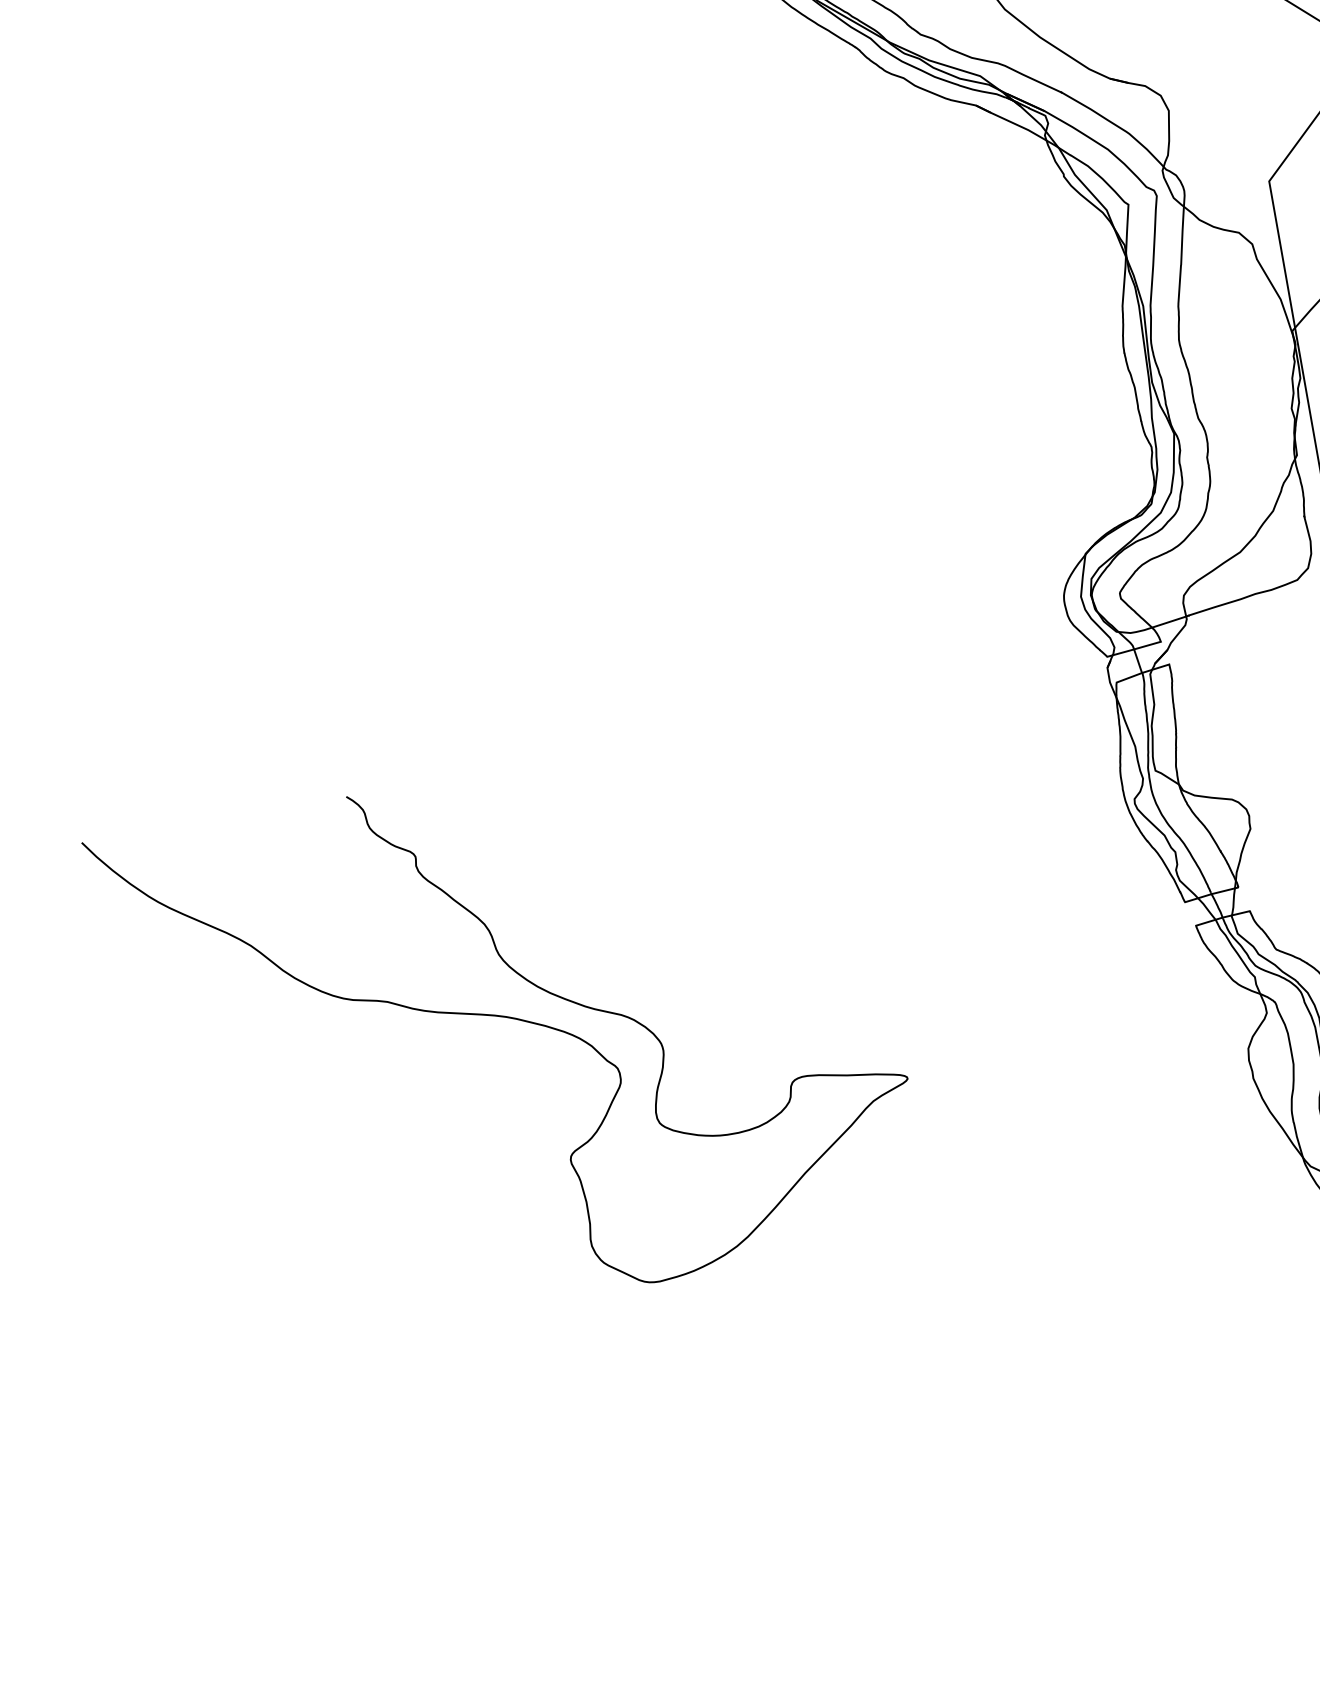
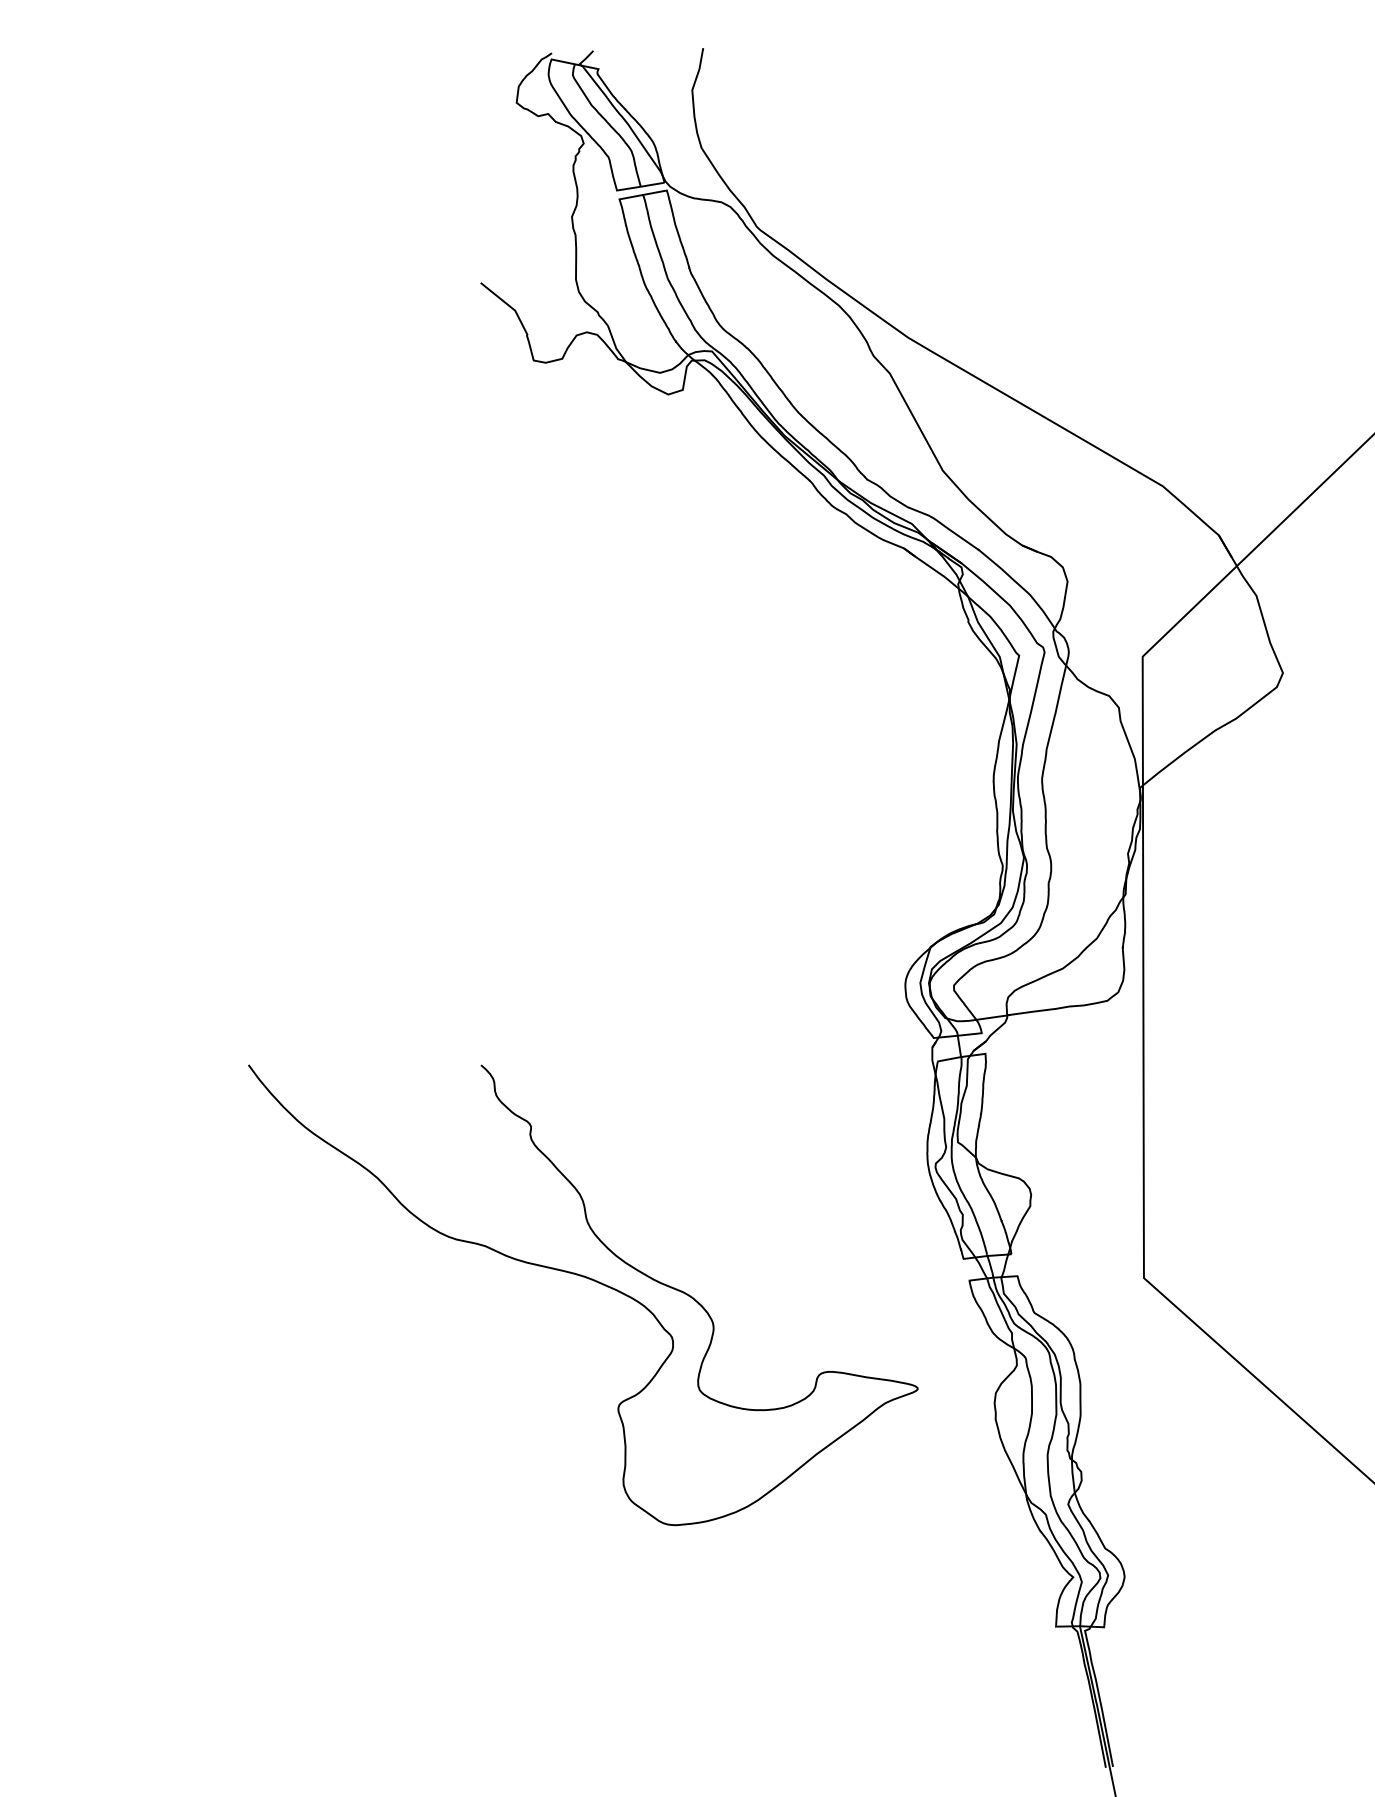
curve: (511, 1019) -> (588, 1279), moved

